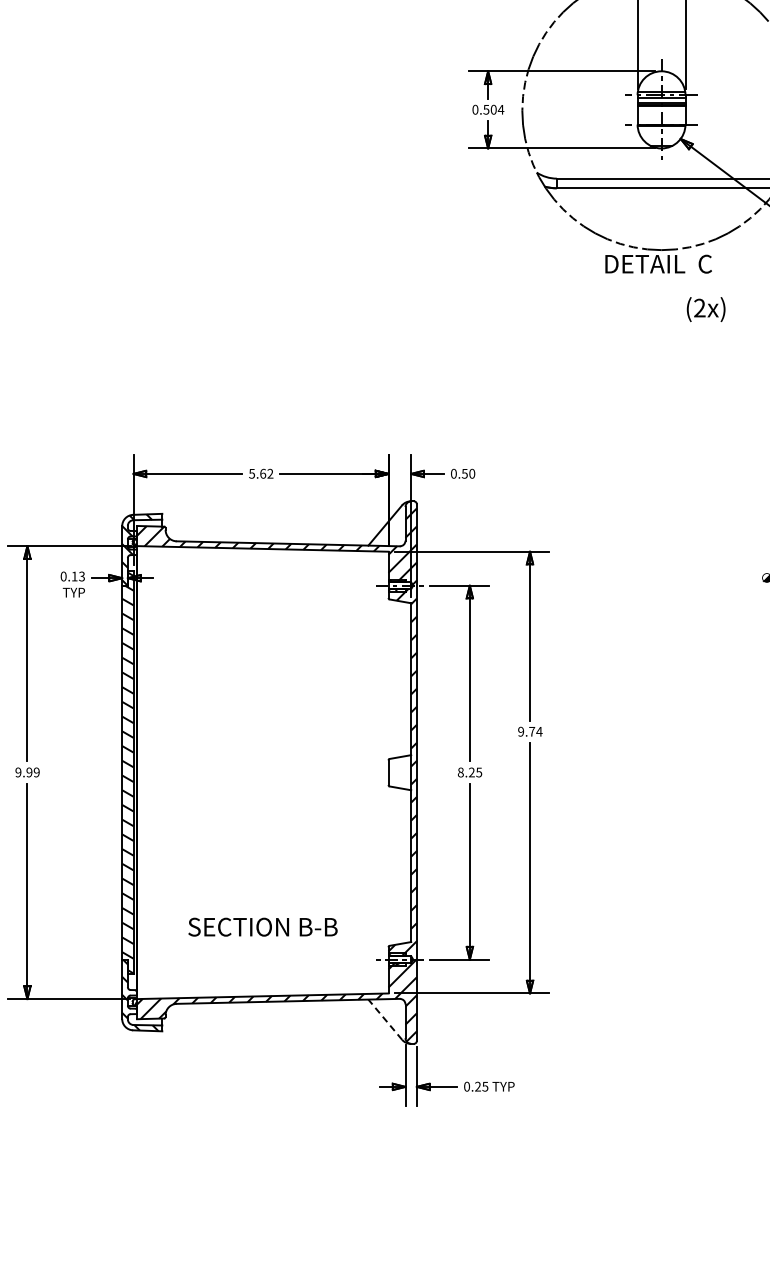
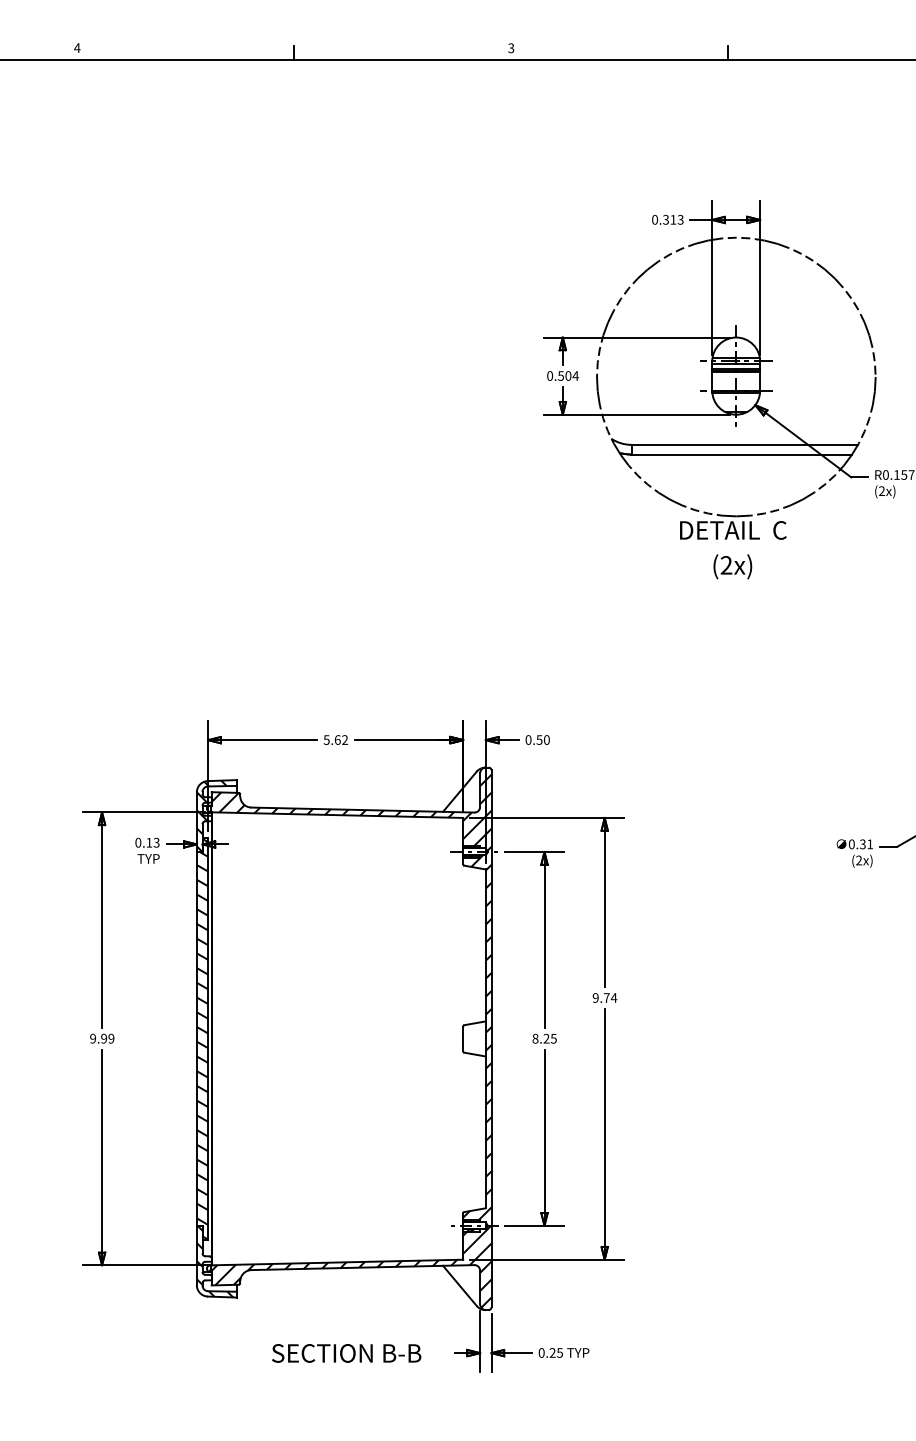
text: (705, 309) -> (732, 566), moved
text: (262, 927) -> (346, 1353), moved
line: (384, 1019) -> (459, 1285), dashed -> solid

